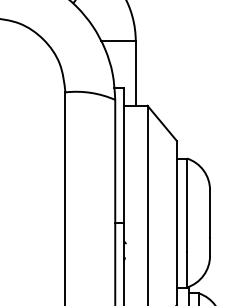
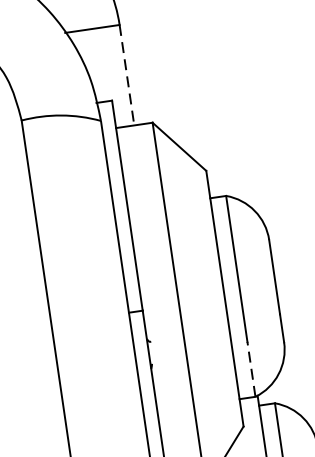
line: (135, 74) -> (126, 76), solid -> dashed
line: (187, 269) -> (252, 368), solid -> dashed

